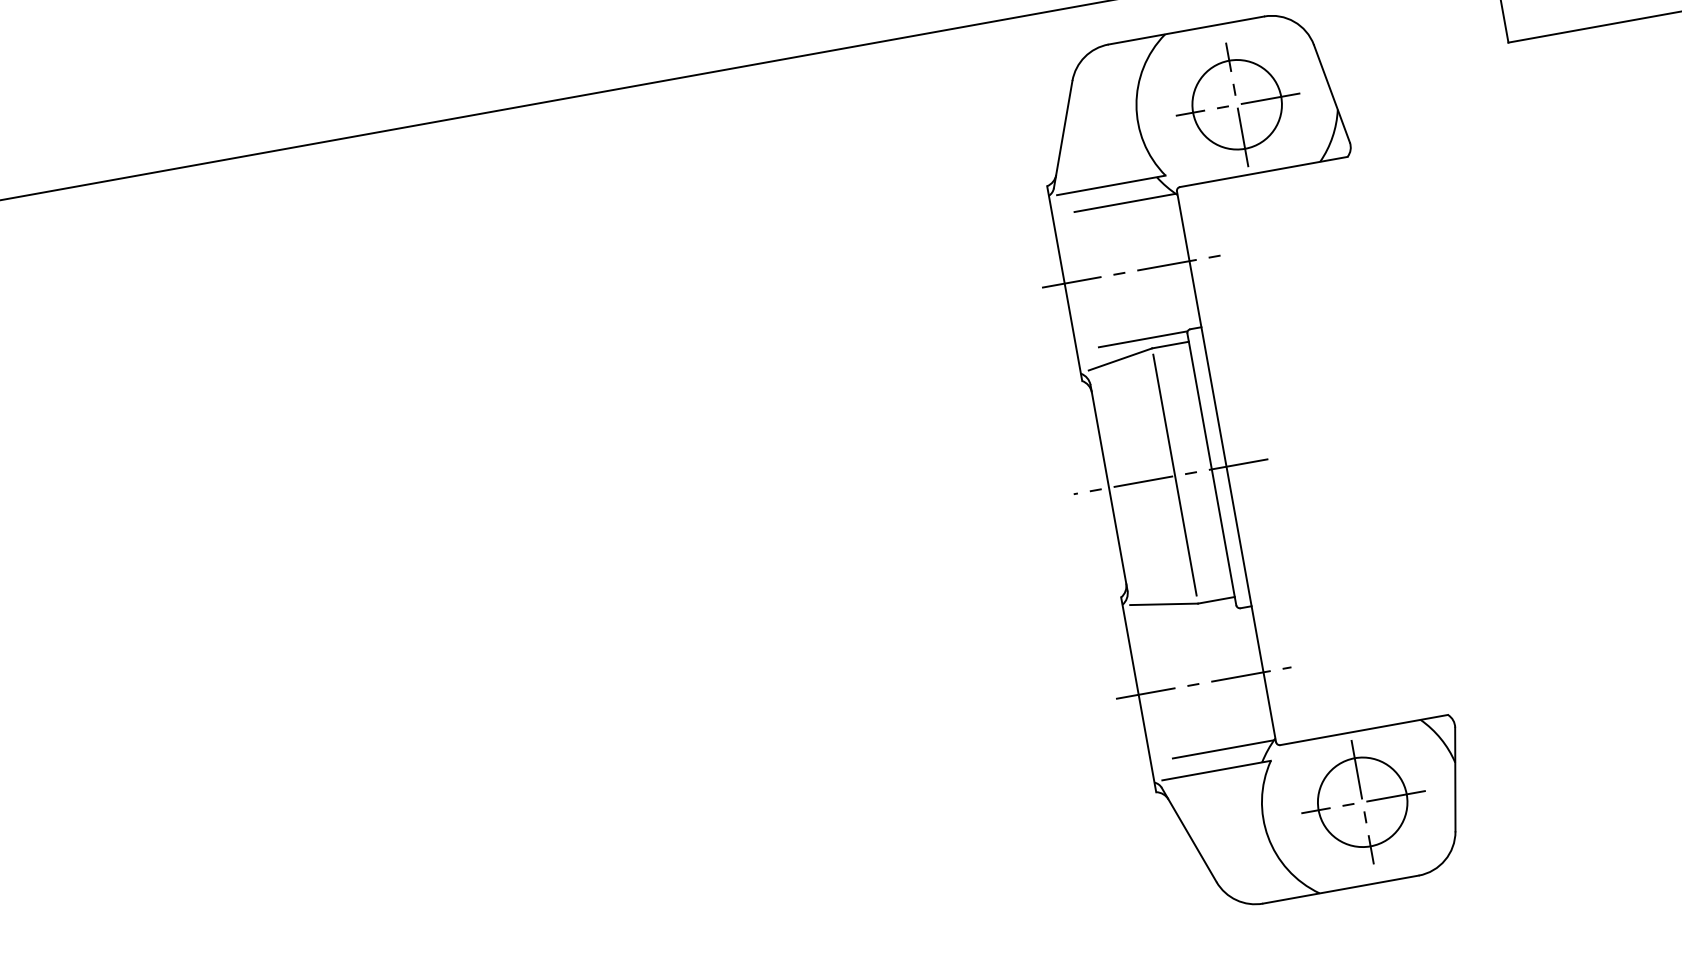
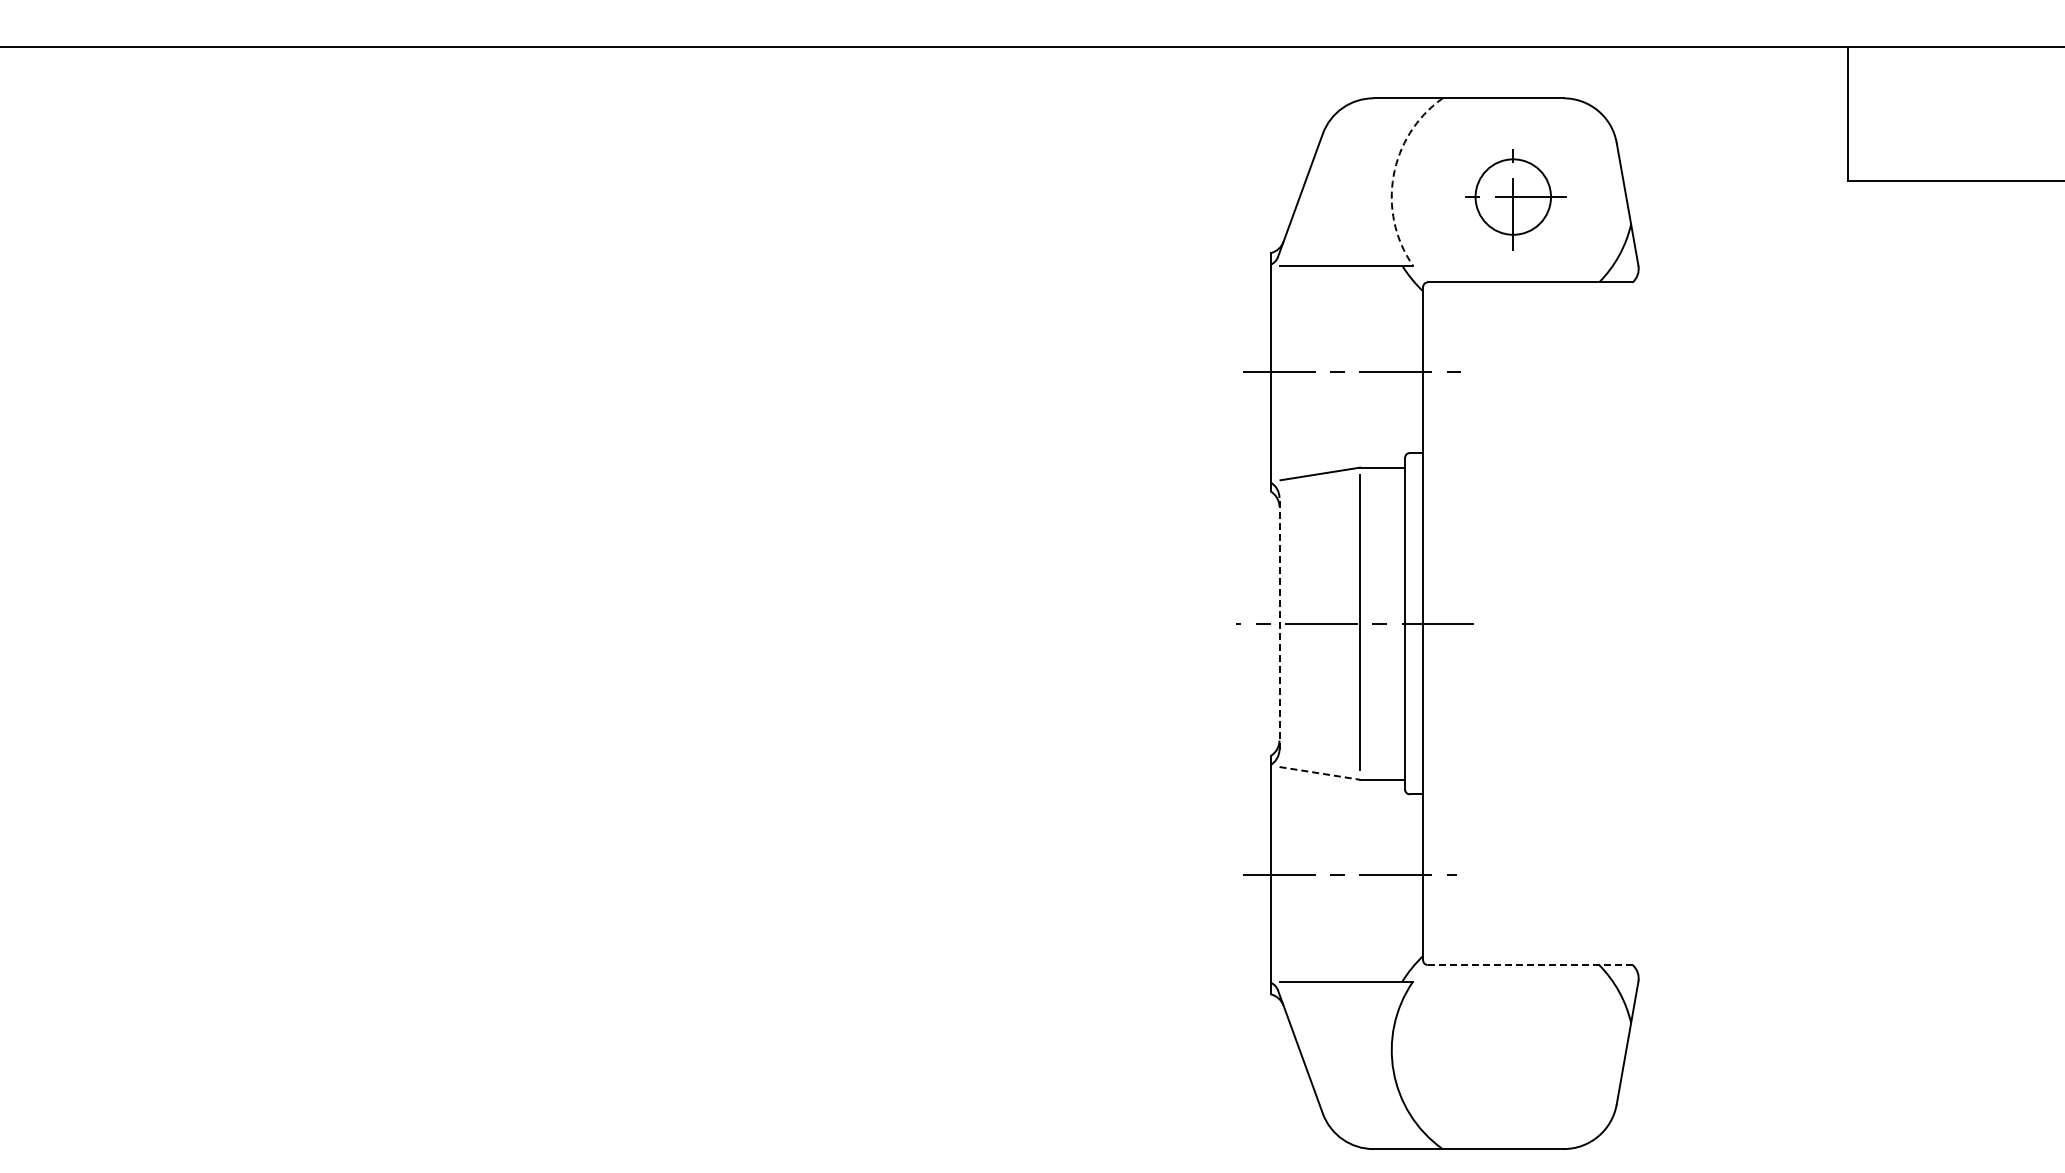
part: (1237, 104) -> (1513, 196), size x0.7
arc: (1136, 105) -> (1393, 176), solid -> dashed
line: (1125, 202) -> (1359, 289), removed
line: (1143, 338) -> (1351, 454), removed
line: (1109, 487) -> (1279, 623), solid -> dashed
line: (1163, 604) -> (1319, 773), solid -> dashed
line: (1363, 729) -> (1529, 964), solid -> dashed
line: (1223, 749) -> (1359, 957), removed
part: (1362, 801) -> (1513, 1049), removed

